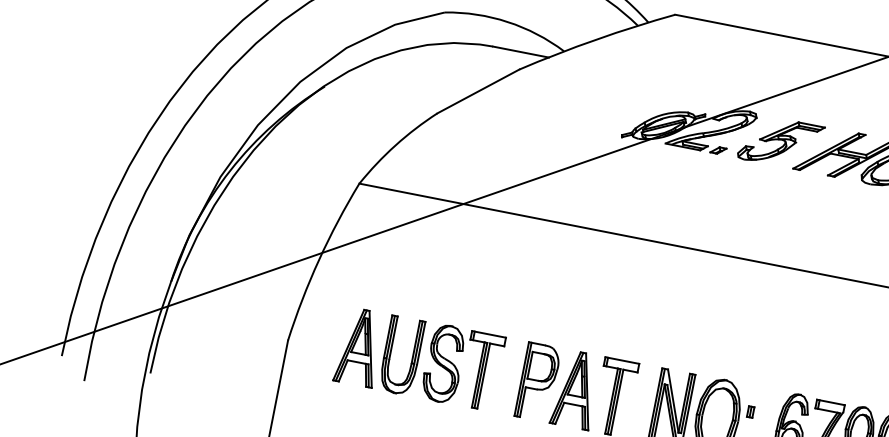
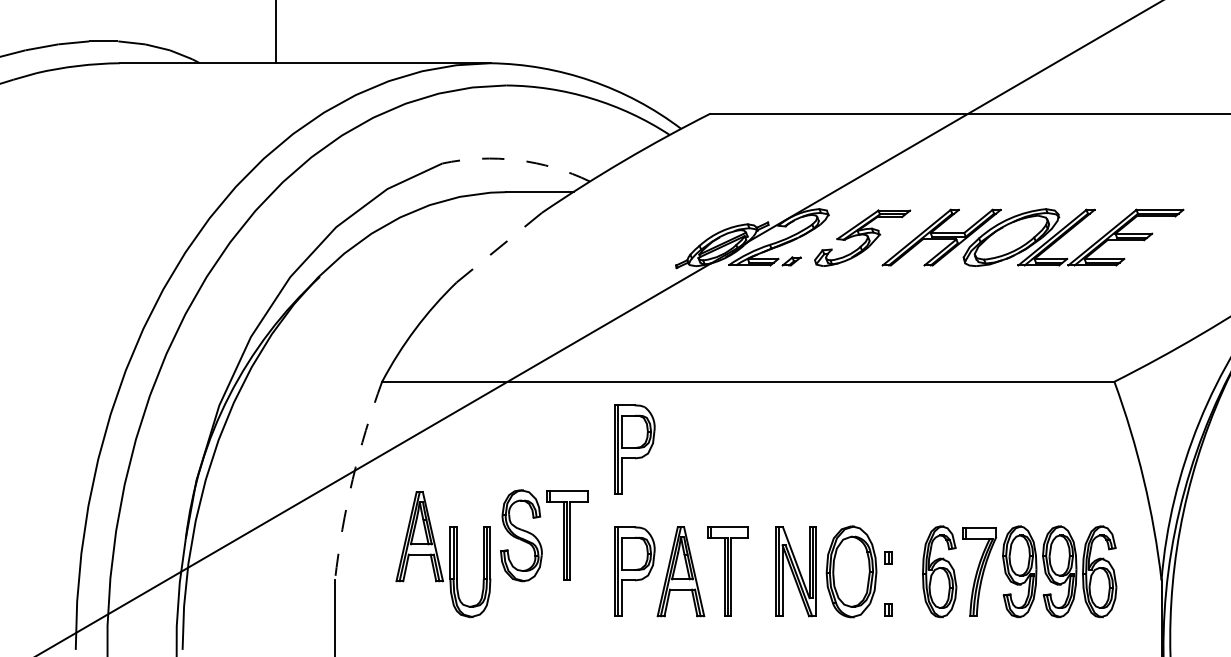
arc: (507, 22) -> (517, 160), solid -> dashed
line: (477, 92) -> (498, 248), solid -> dashed
arc: (318, 259) -> (352, 479), solid -> dashed
part: (557, 280) -> (634, 449), added
part: (359, 346) -> (419, 536), moved
part: (458, 370) -> (539, 540), moved

